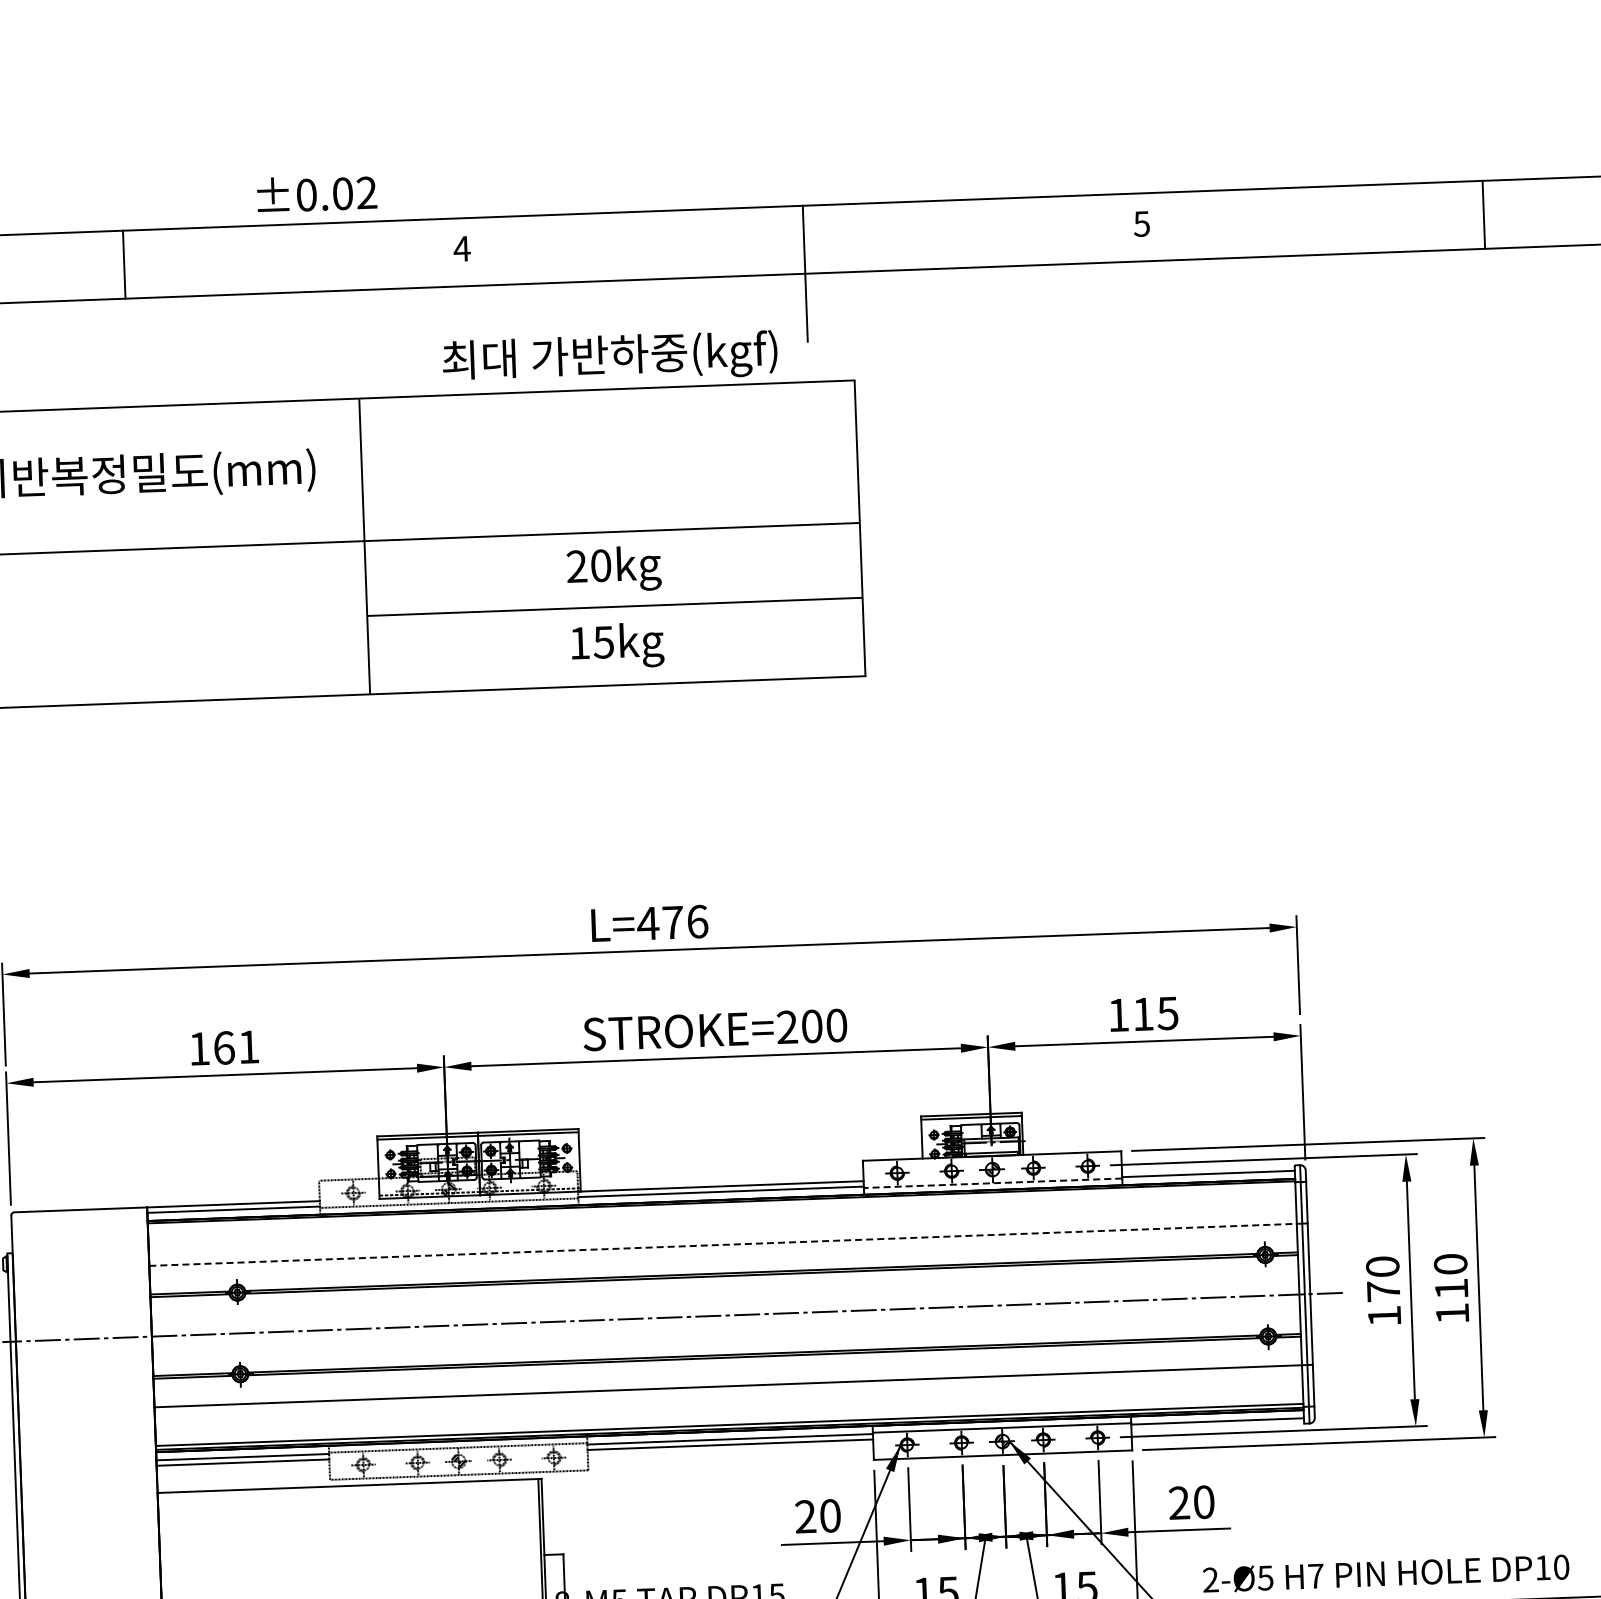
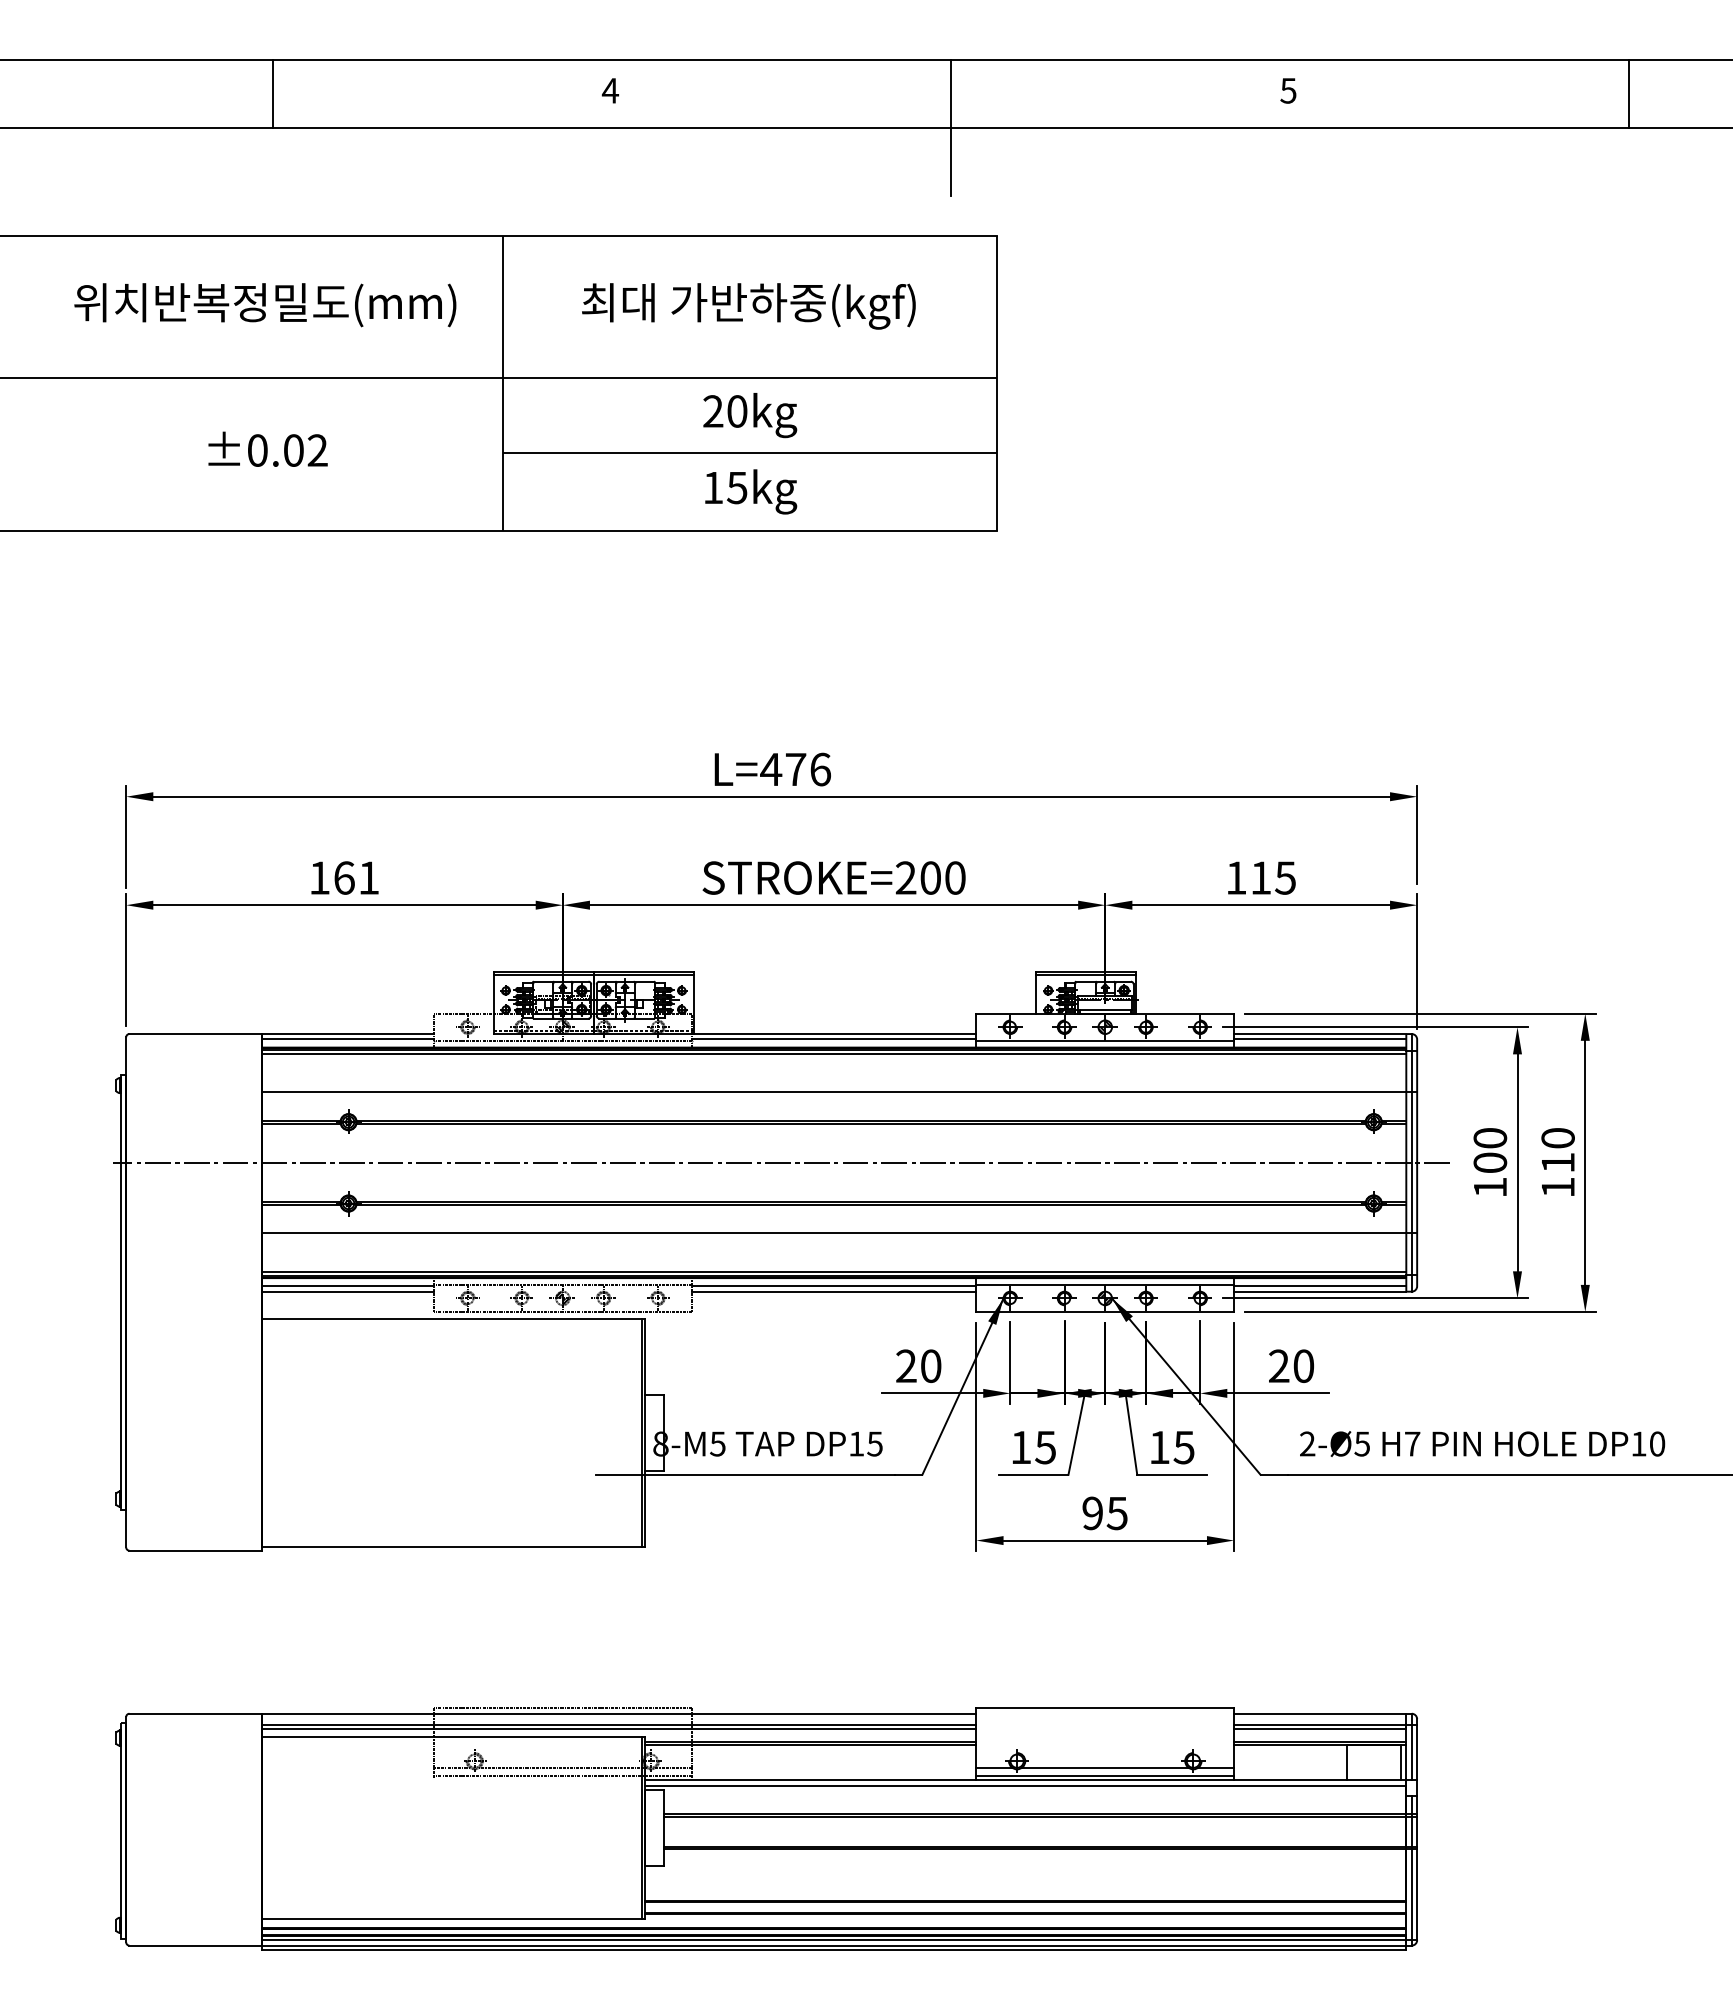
text: (316, 192) -> (267, 448), moved
text: (609, 358) -> (748, 306), moved
line: (1208, 1168) -> (1320, 1034), added
line: (993, 1182) -> (1105, 1040), dashed -> solid
line: (721, 1205) -> (833, 1053), added
line: (723, 1245) -> (834, 1092), dashed -> solid
text: (1383, 1291) -> (1490, 1162), 170 -> 100
line: (1218, 1426) -> (1320, 1291), added

